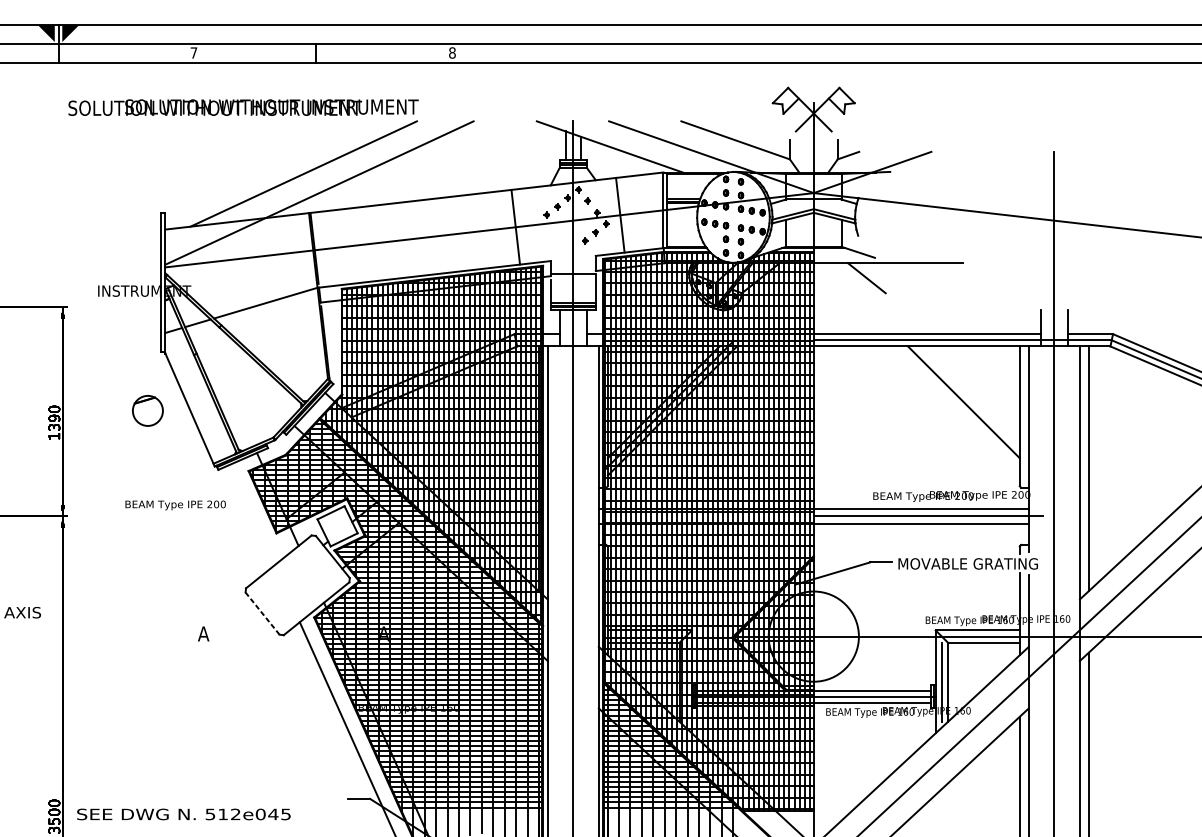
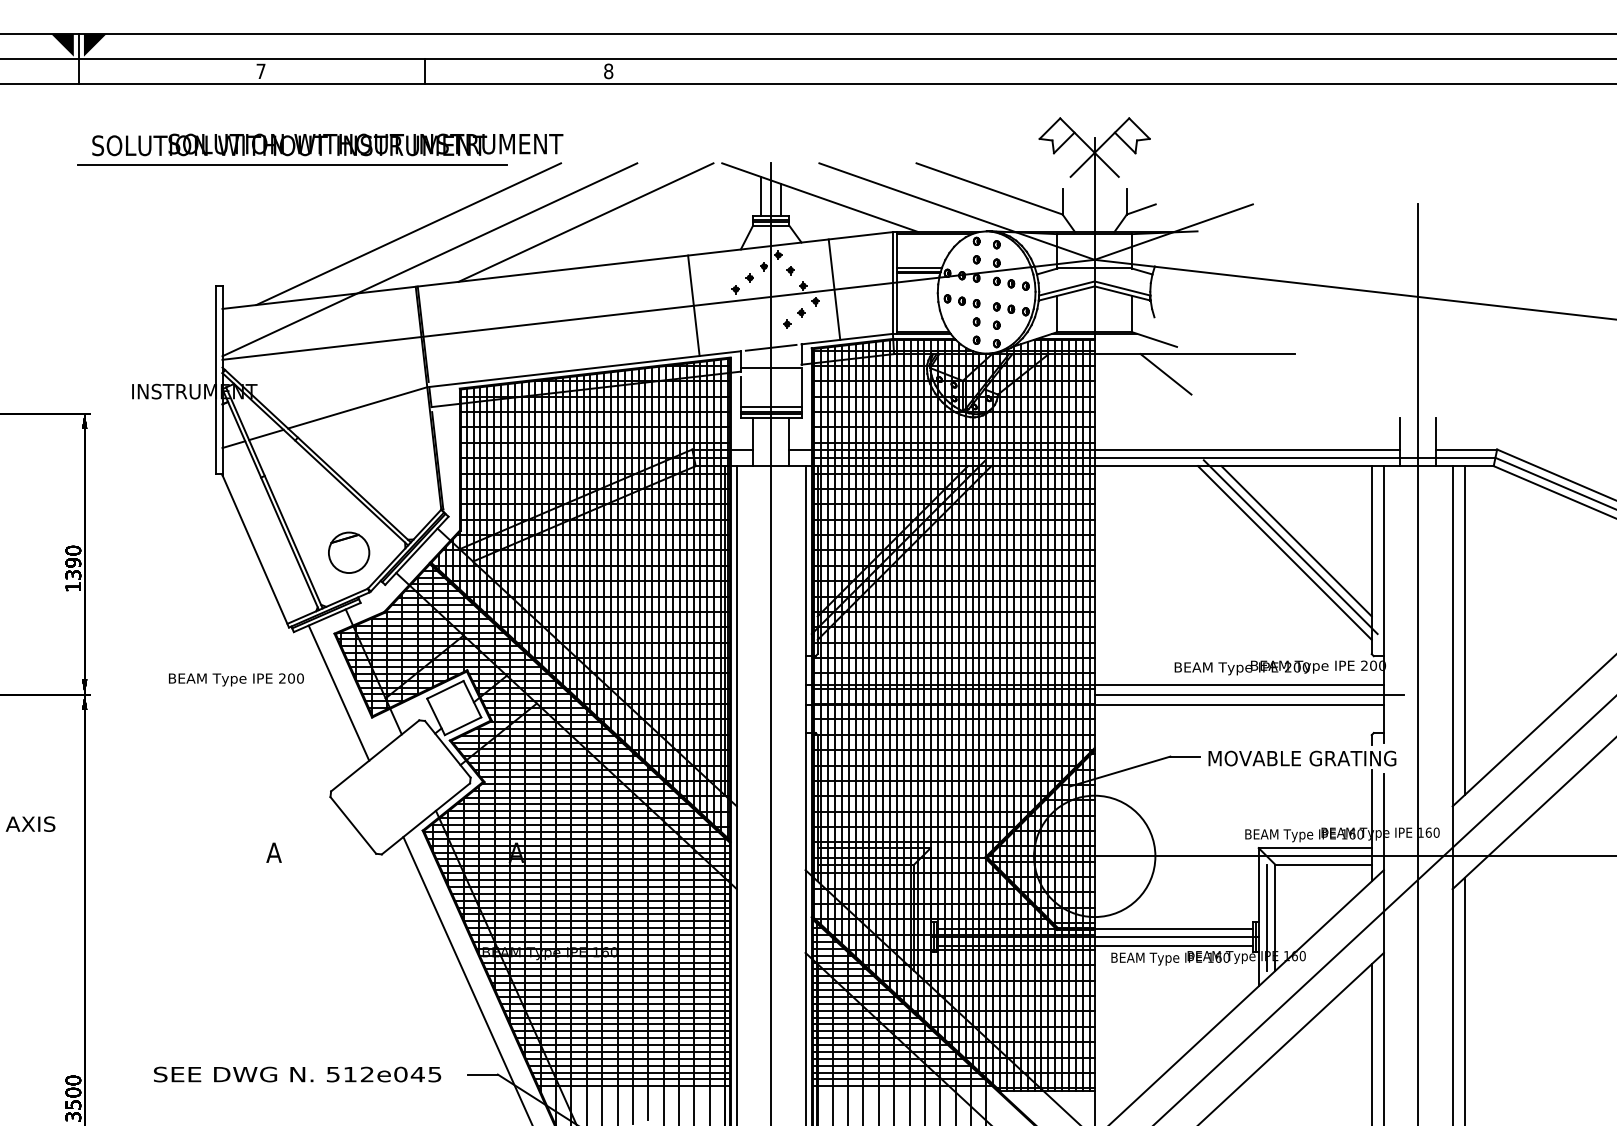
line: (217, 122) -> (292, 164), added
line: (435, 165) -> (585, 222), added
line: (572, 258) -> (770, 347), added
line: (959, 406) -> (1290, 547), added
part: (148, 410) -> (349, 552), moved
line: (954, 410) -> (1284, 552), added
line: (251, 514) -> (338, 692), added
line: (262, 613) -> (353, 825), dashed -> solid
text: (183, 814) -> (297, 1074), moved

